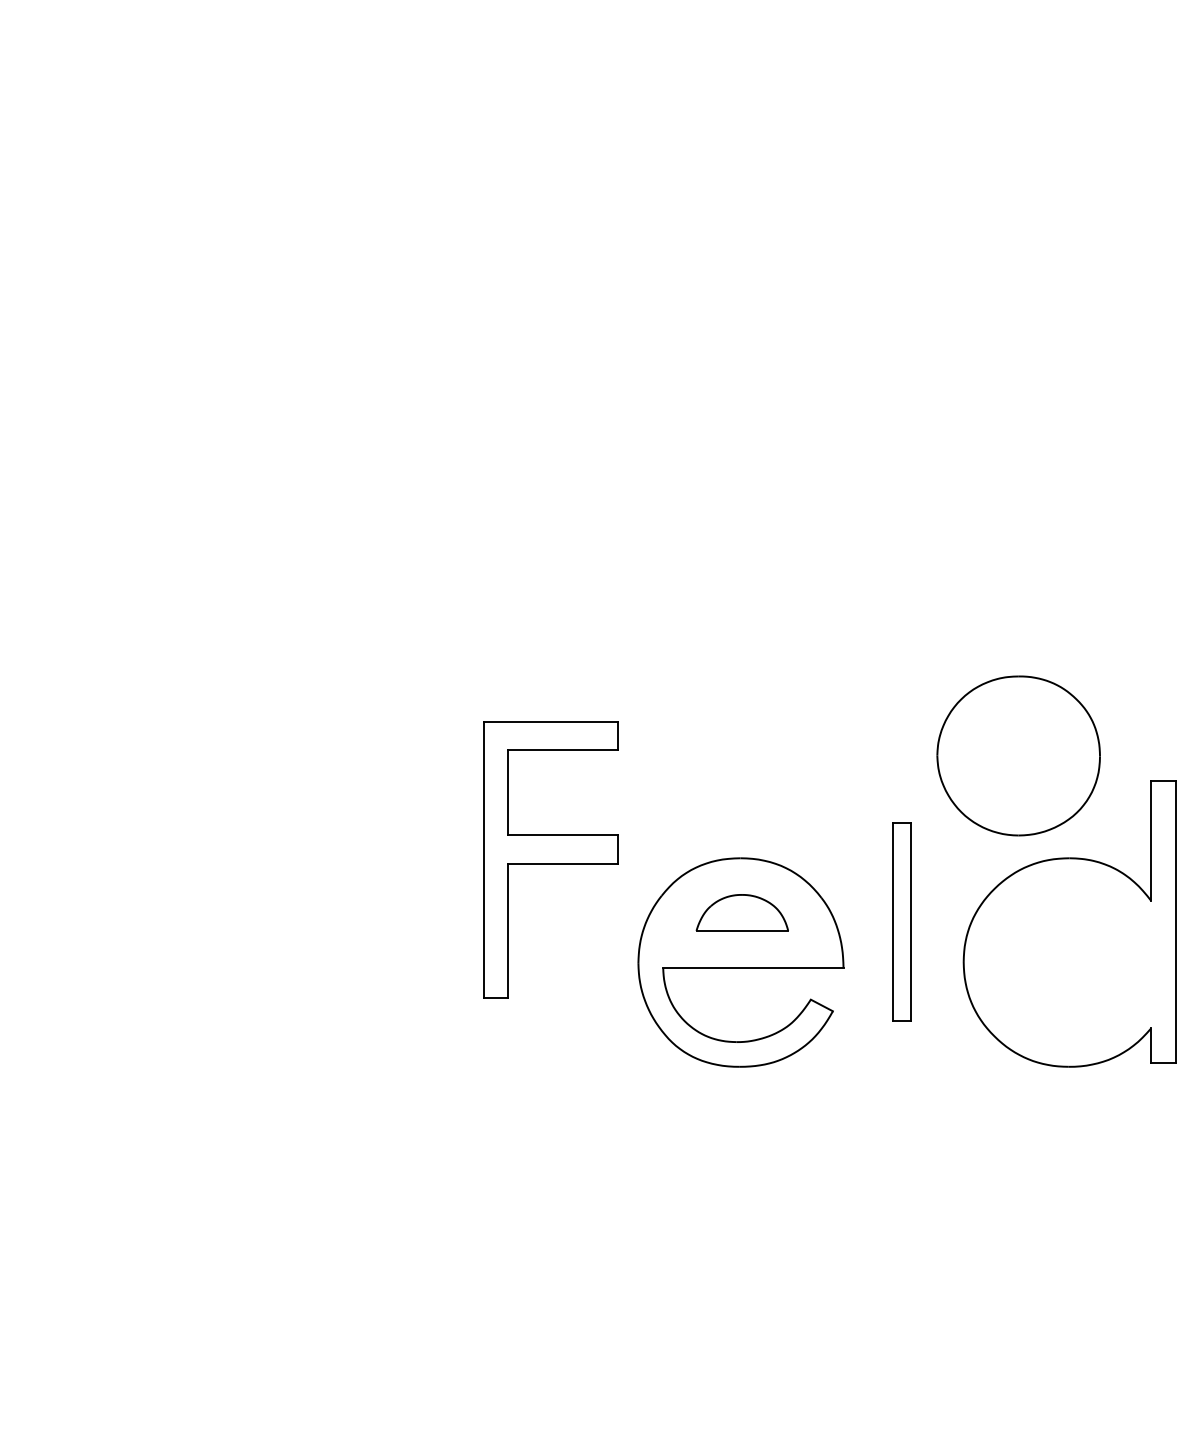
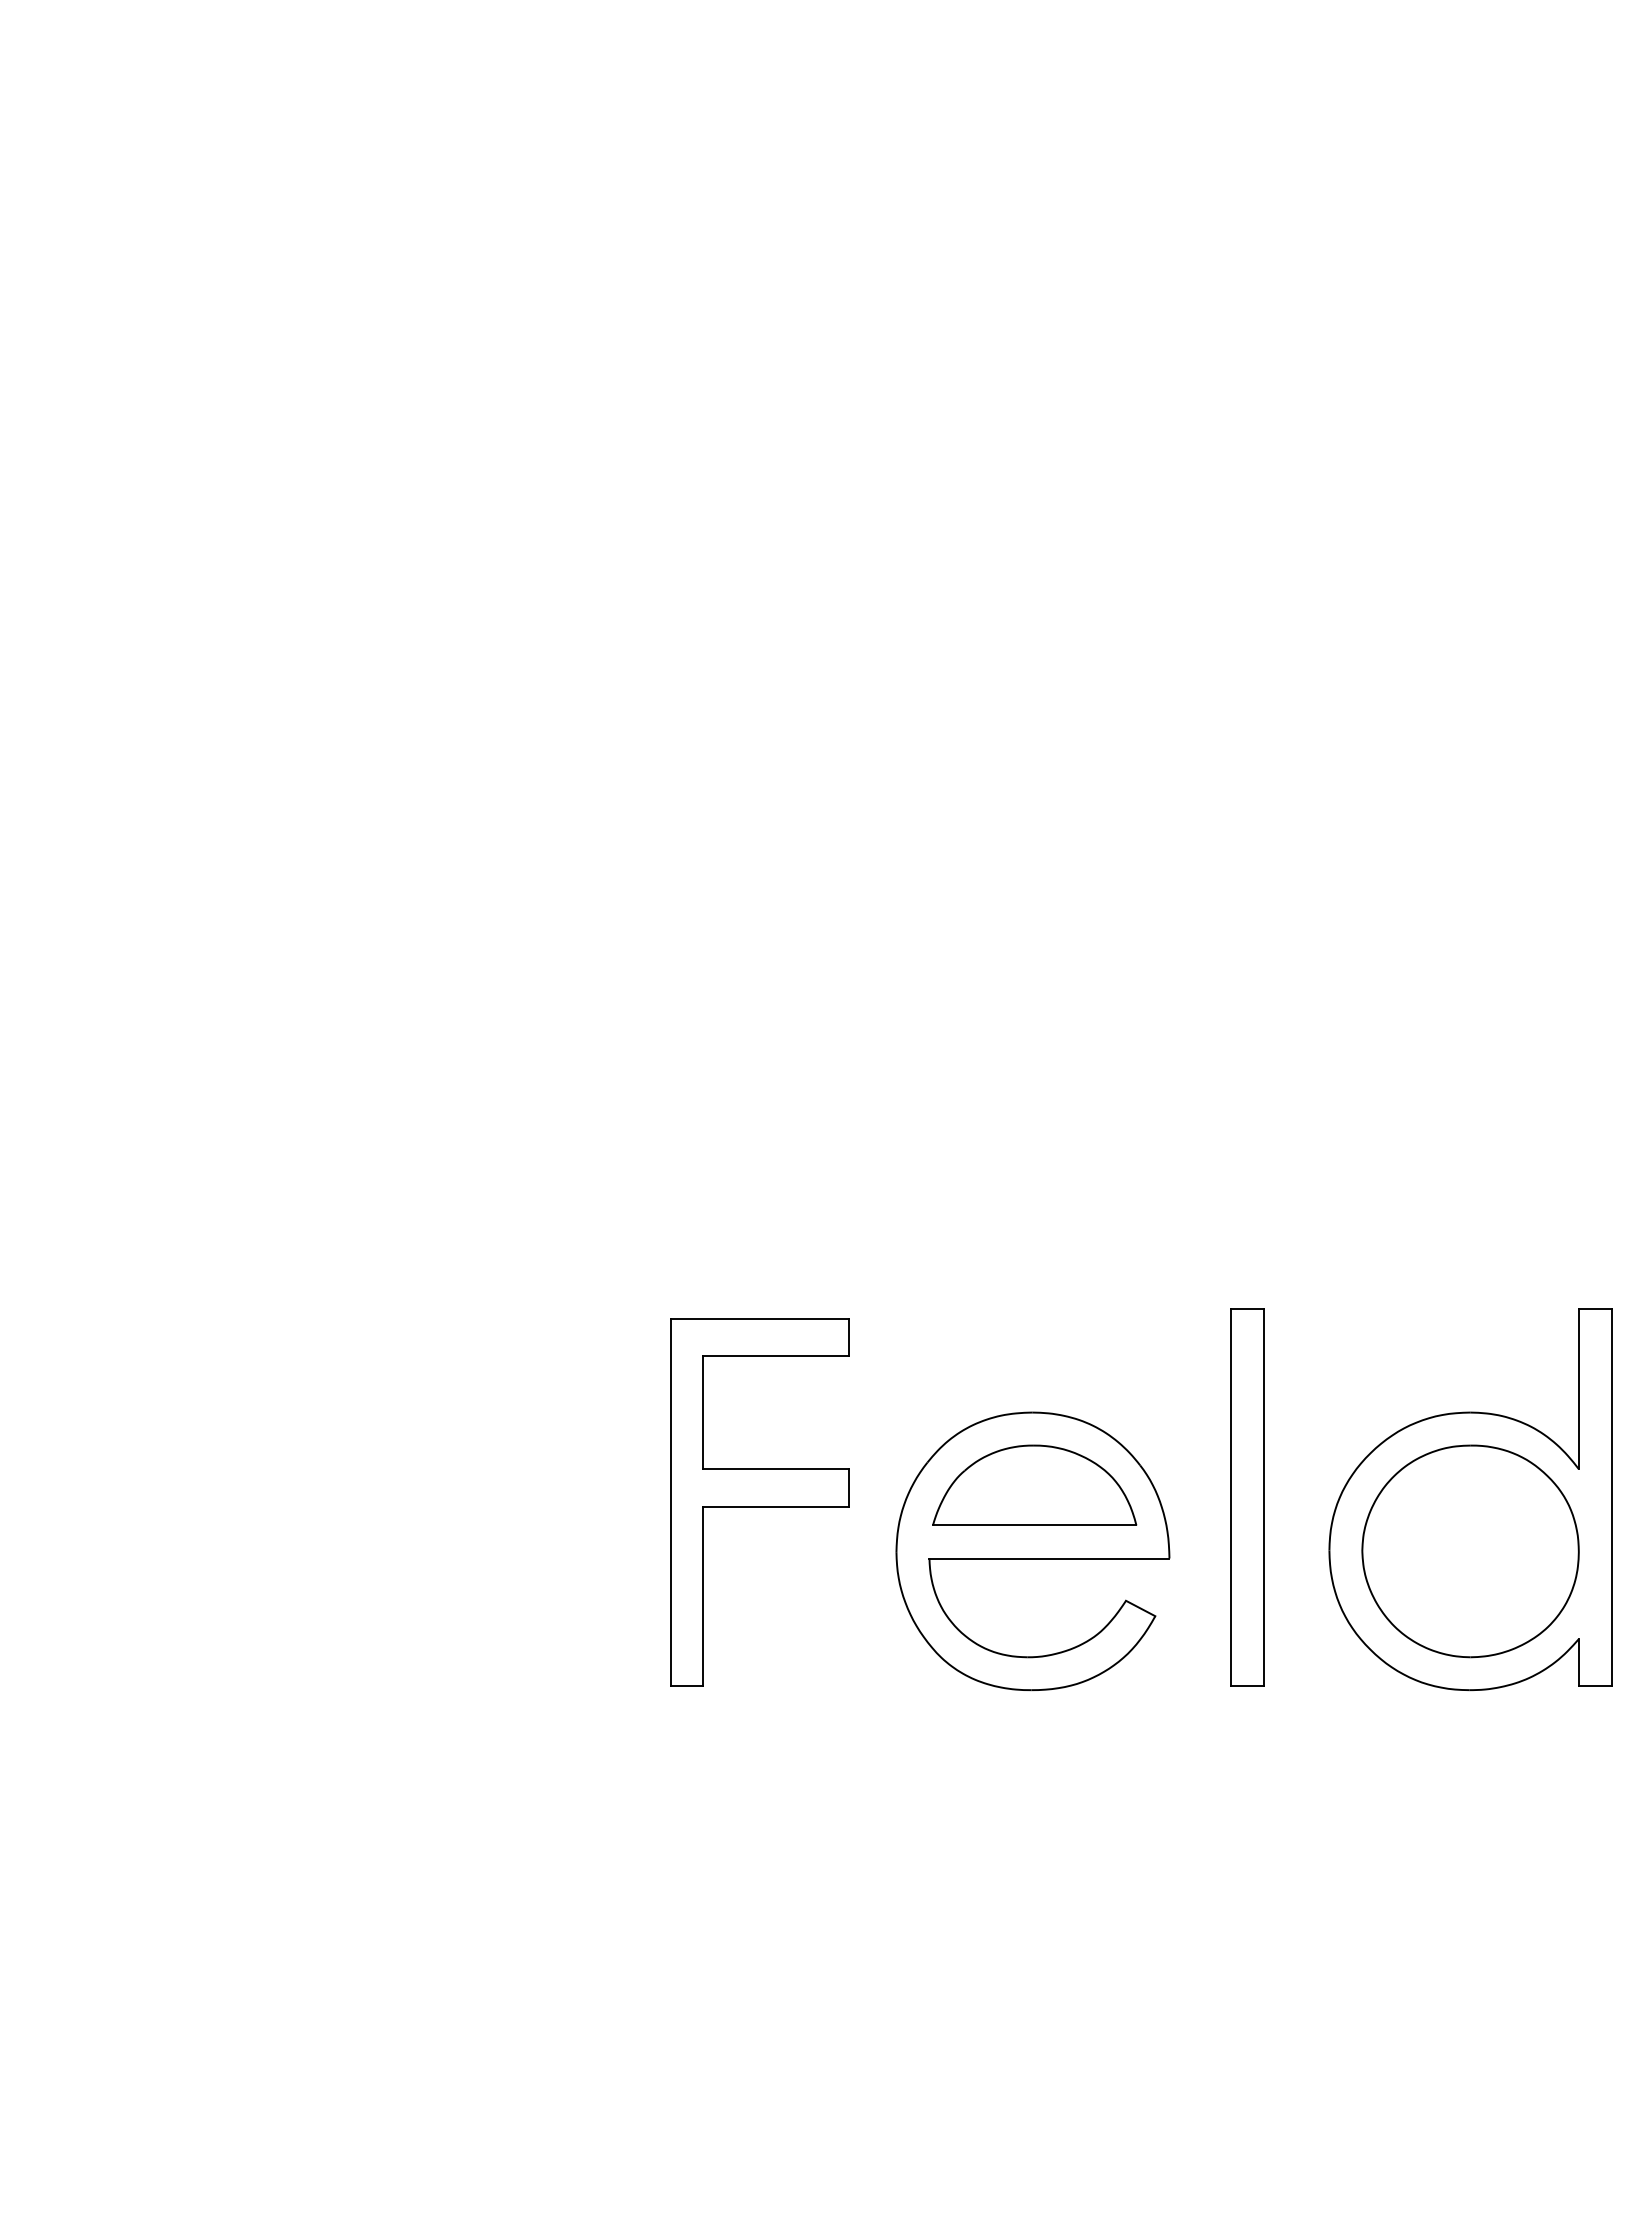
part: (1018, 756) -> (1470, 1551), moved
part: (550, 860) -> (759, 1502), moved
part: (742, 912) -> (1034, 1484), size x1.67
part: (902, 922) -> (1247, 1497), size x1.43

